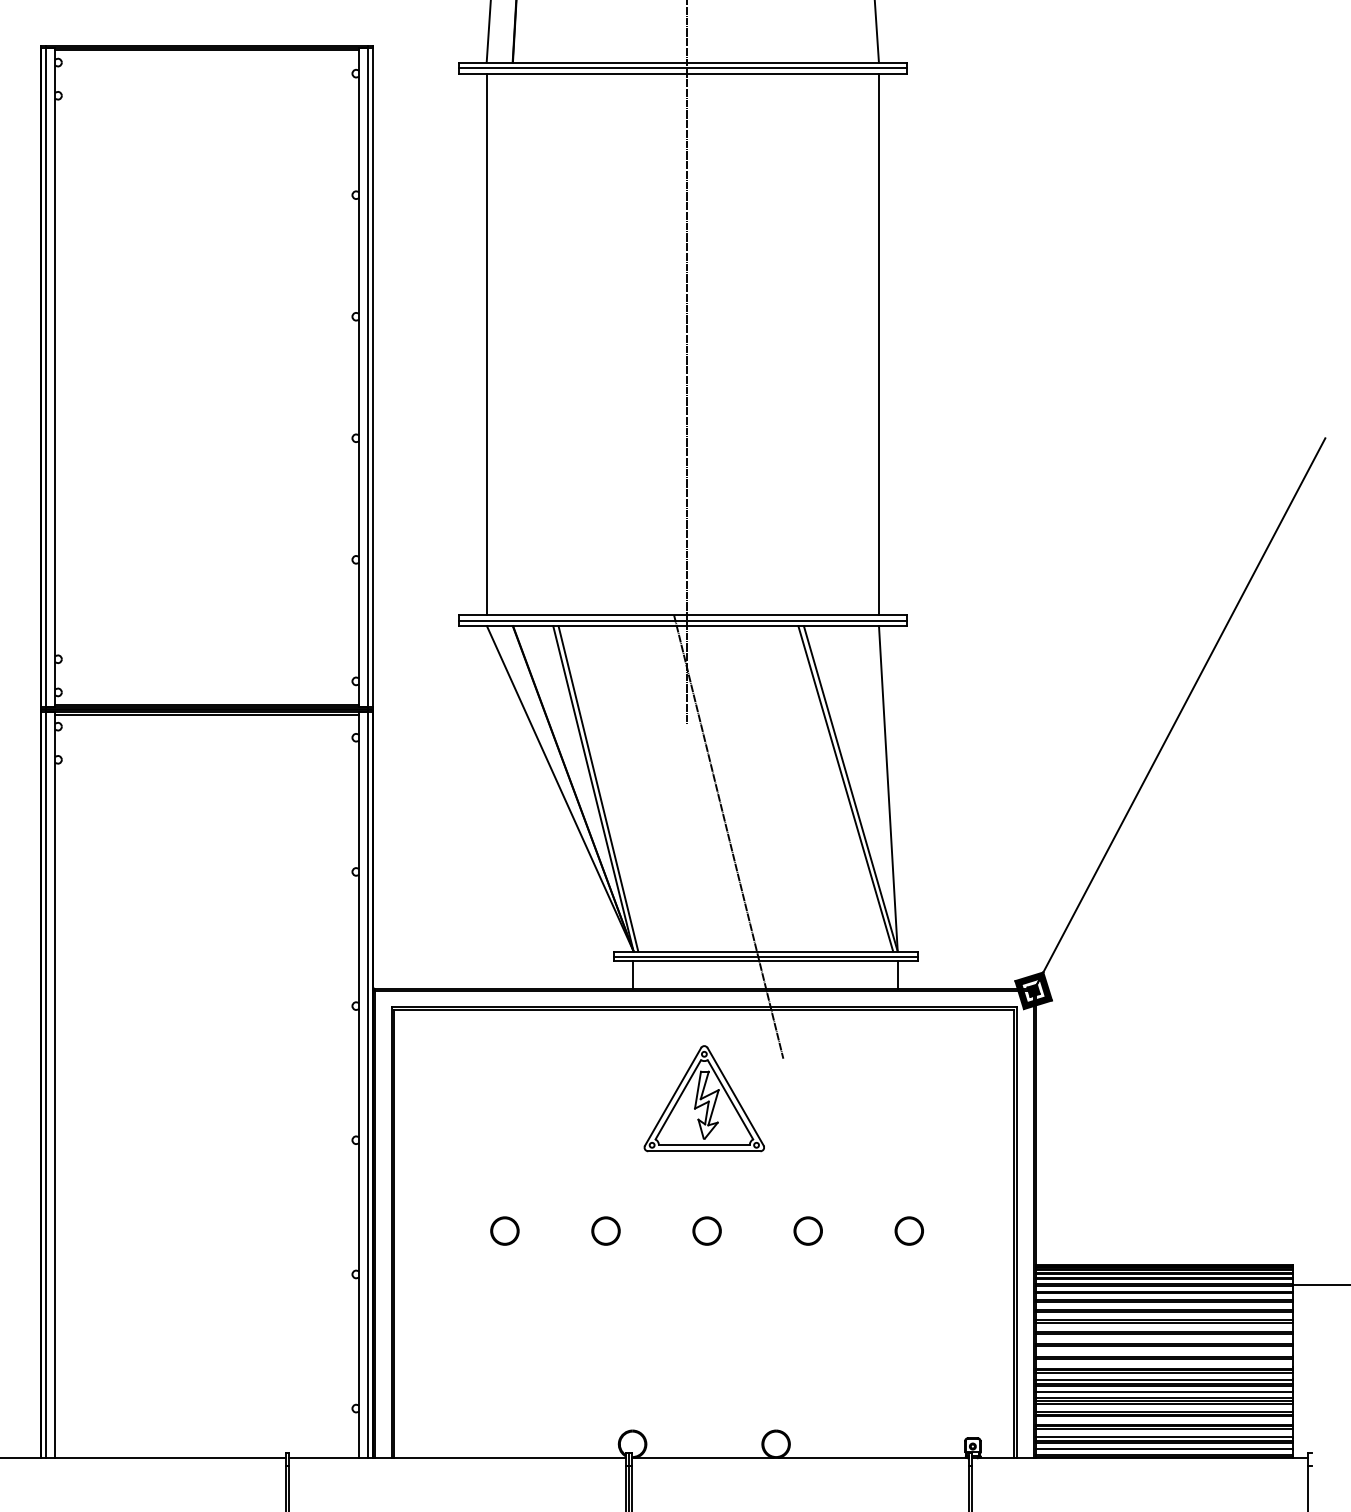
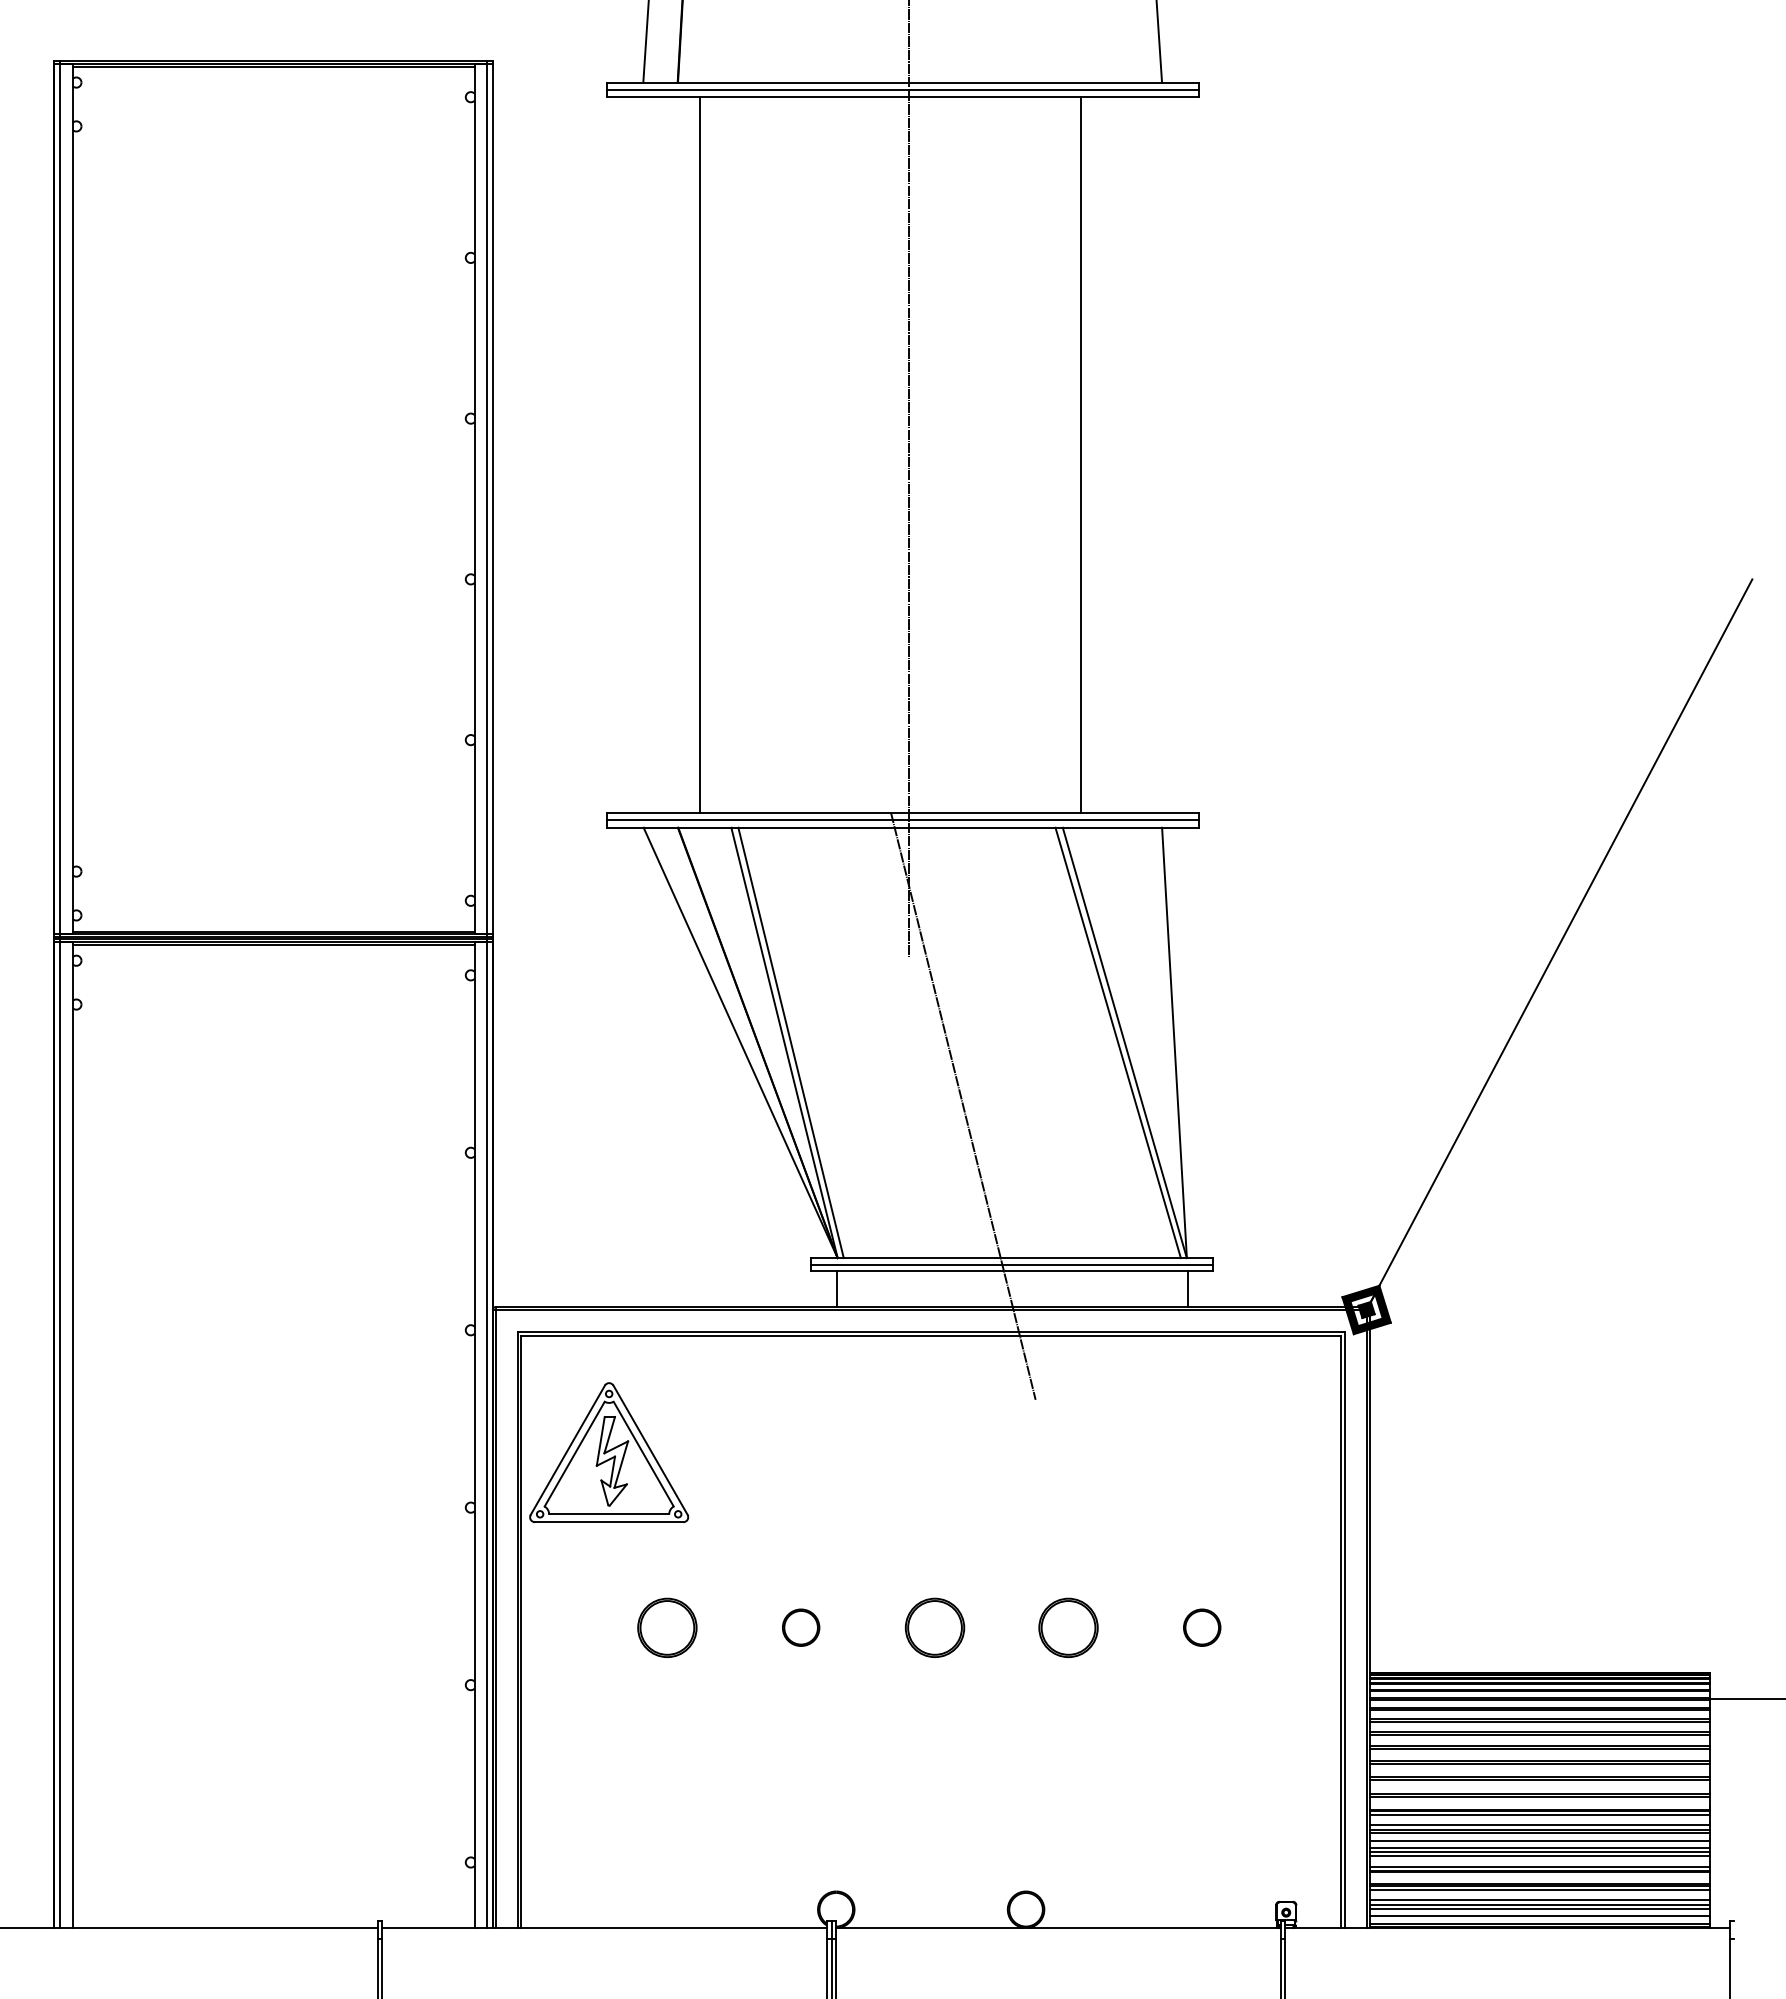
line: (486, 344) -> (700, 455), moved
line: (879, 344) -> (1081, 455), moved
part: (703, 1098) -> (608, 1452), moved
circle: (504, 1230) -> (667, 1627), size x1.6
part: (706, 1230) -> (934, 1627), size x1.6
circle: (808, 1230) -> (1068, 1627), size x1.6

